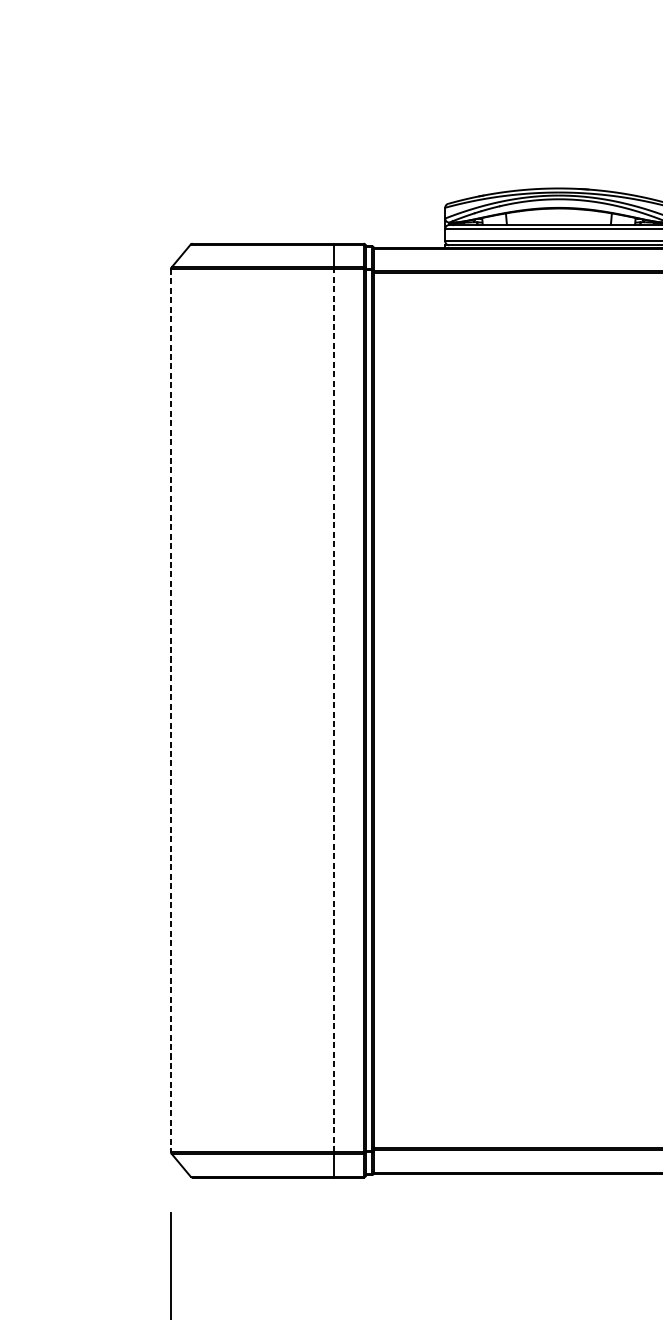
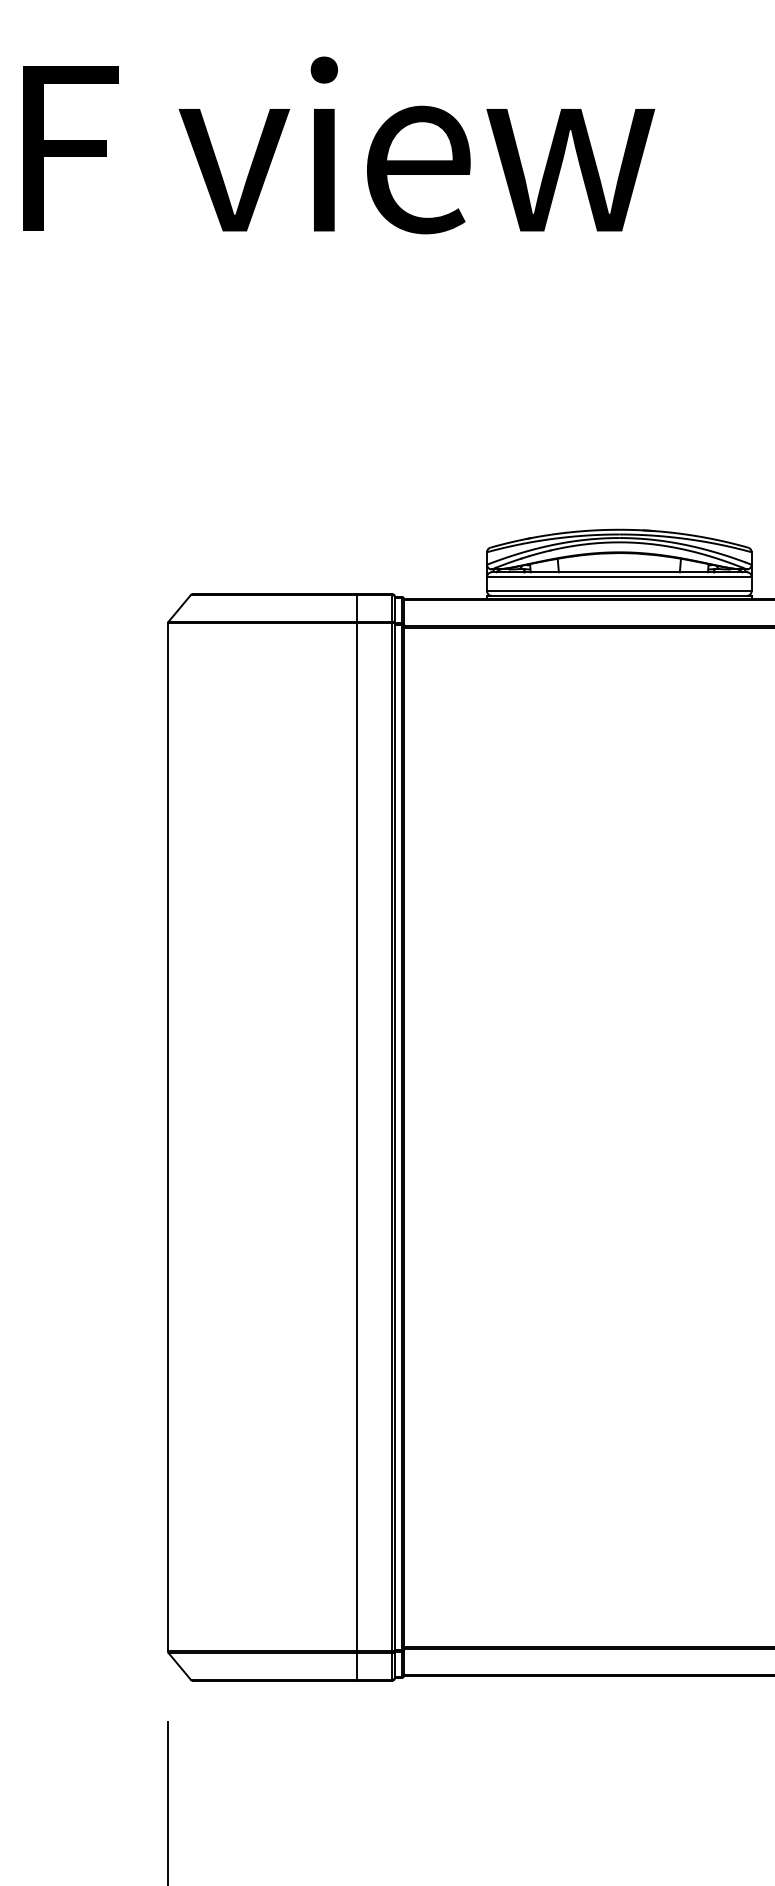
line: (333, 709) -> (357, 1136), dashed -> solid
line: (171, 710) -> (168, 1137), dashed -> solid

